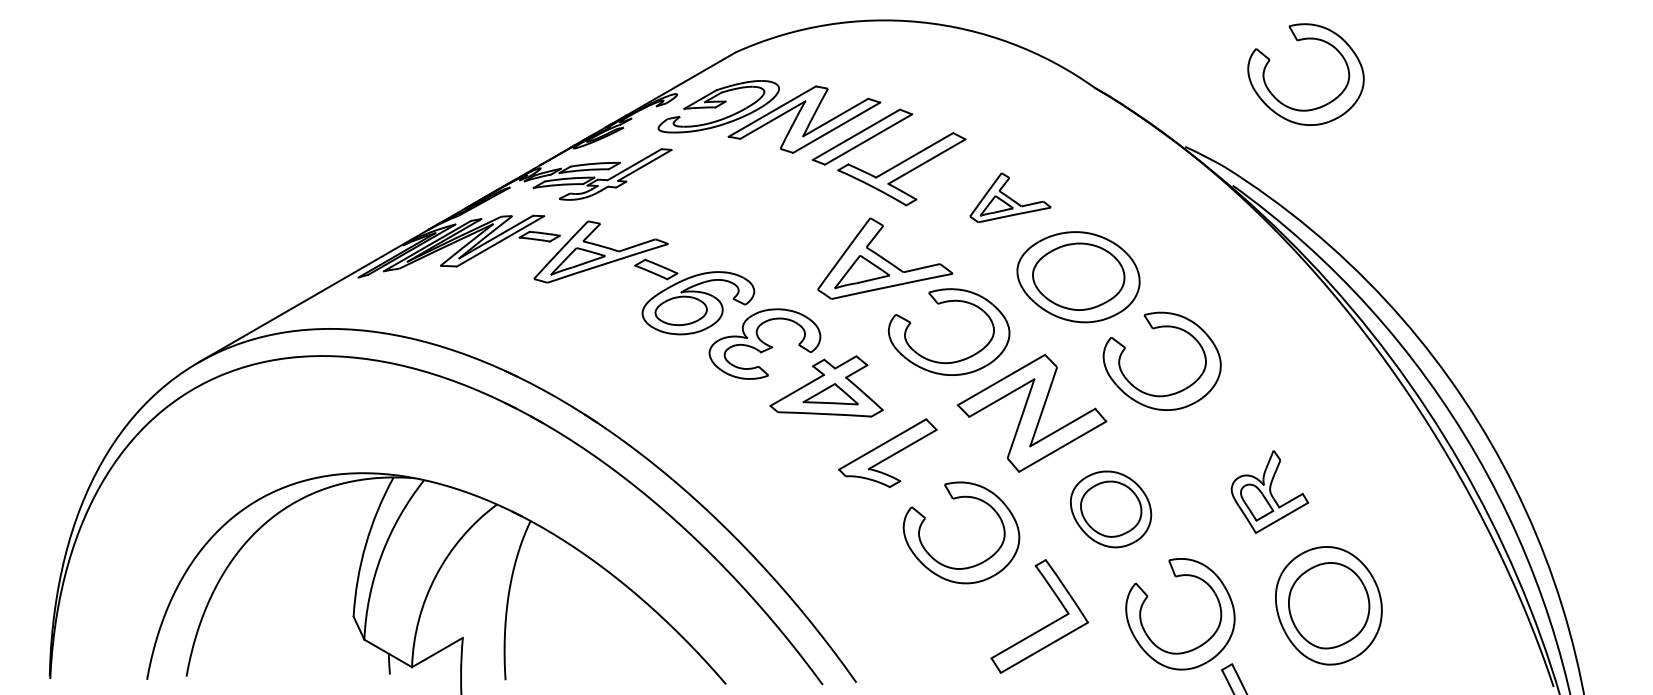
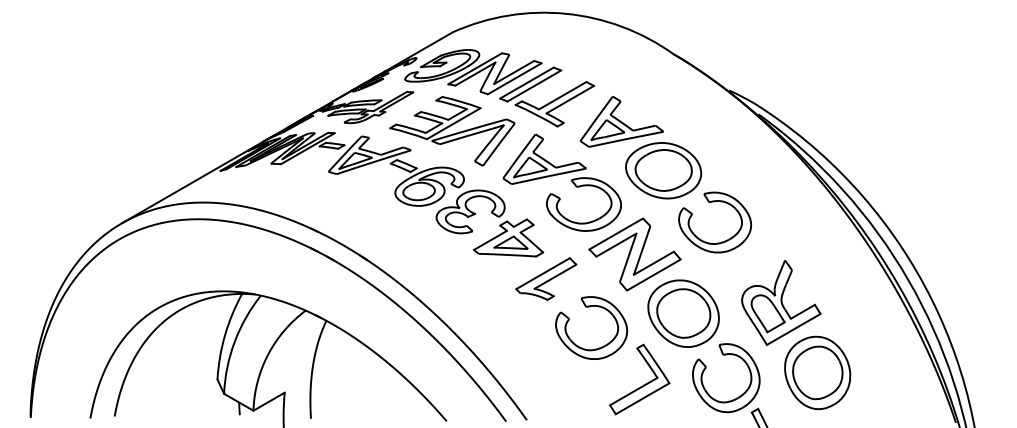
part: (1304, 41) -> (802, 25), removed
part: (1010, 197) -> (621, 121), size x1.67
part: (735, 211) -> (452, 130), added
part: (1270, 491) -> (781, 302), size x1.67
part: (1110, 509) -> (683, 313), size x1.43

